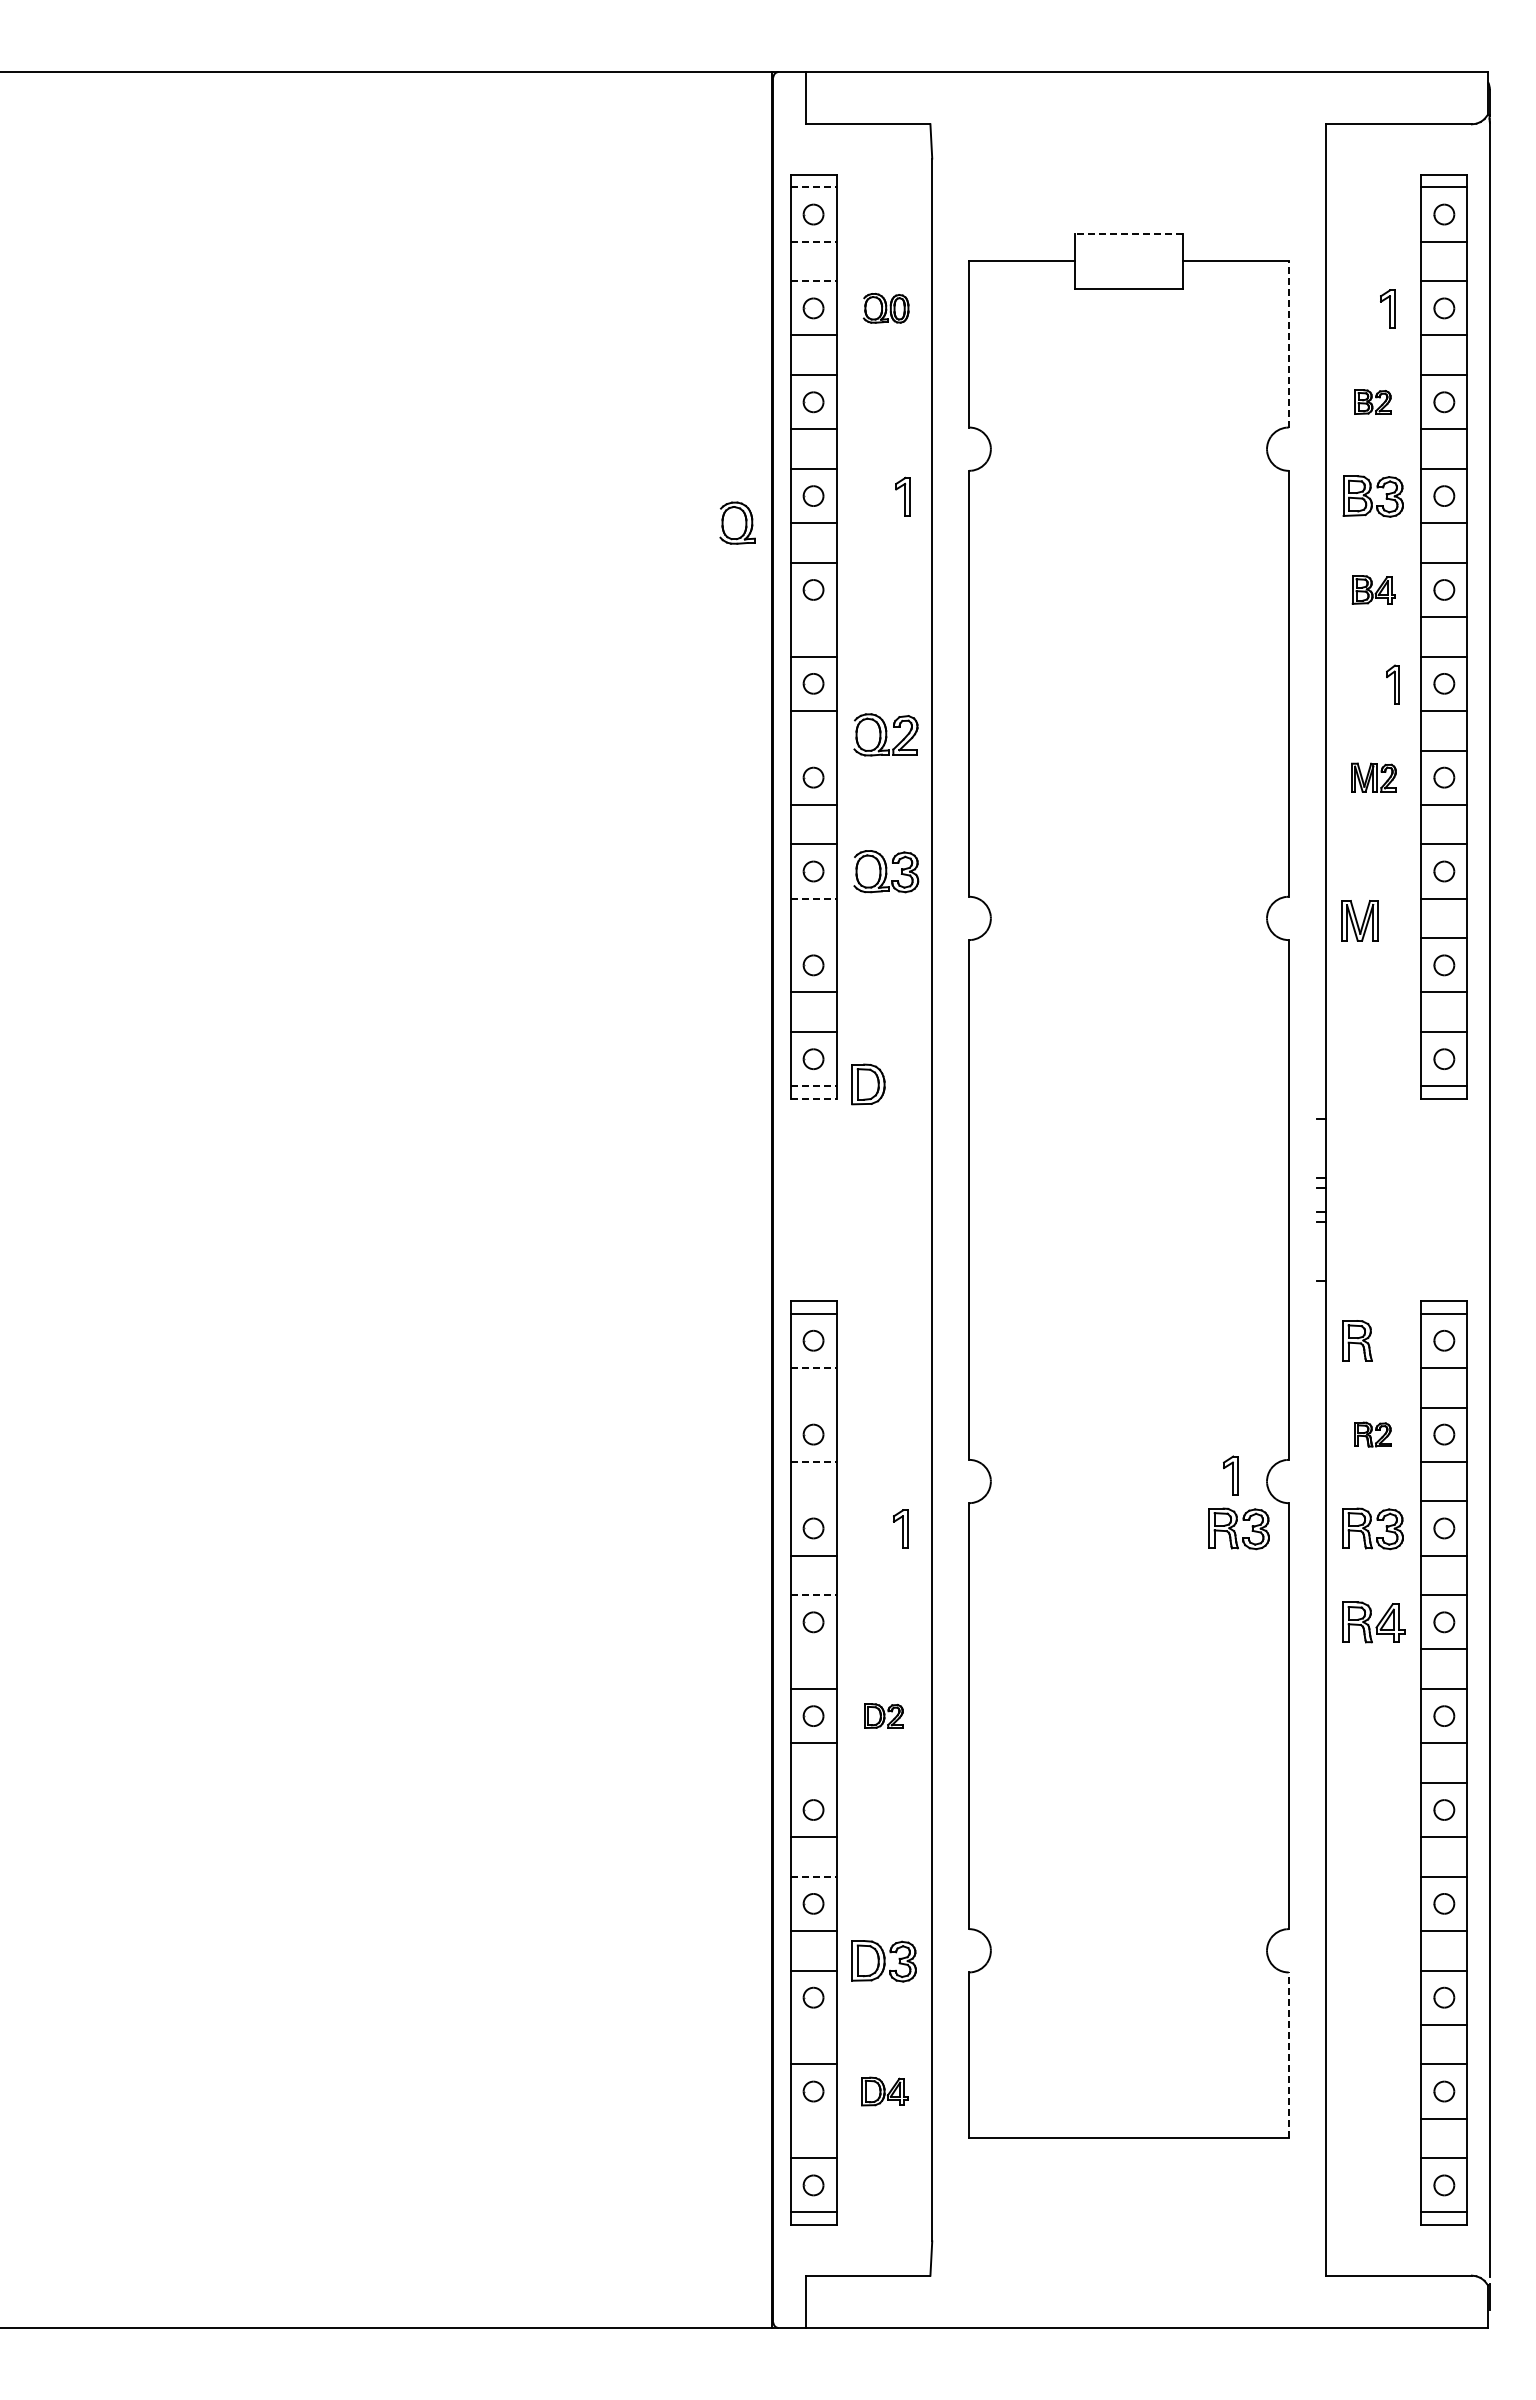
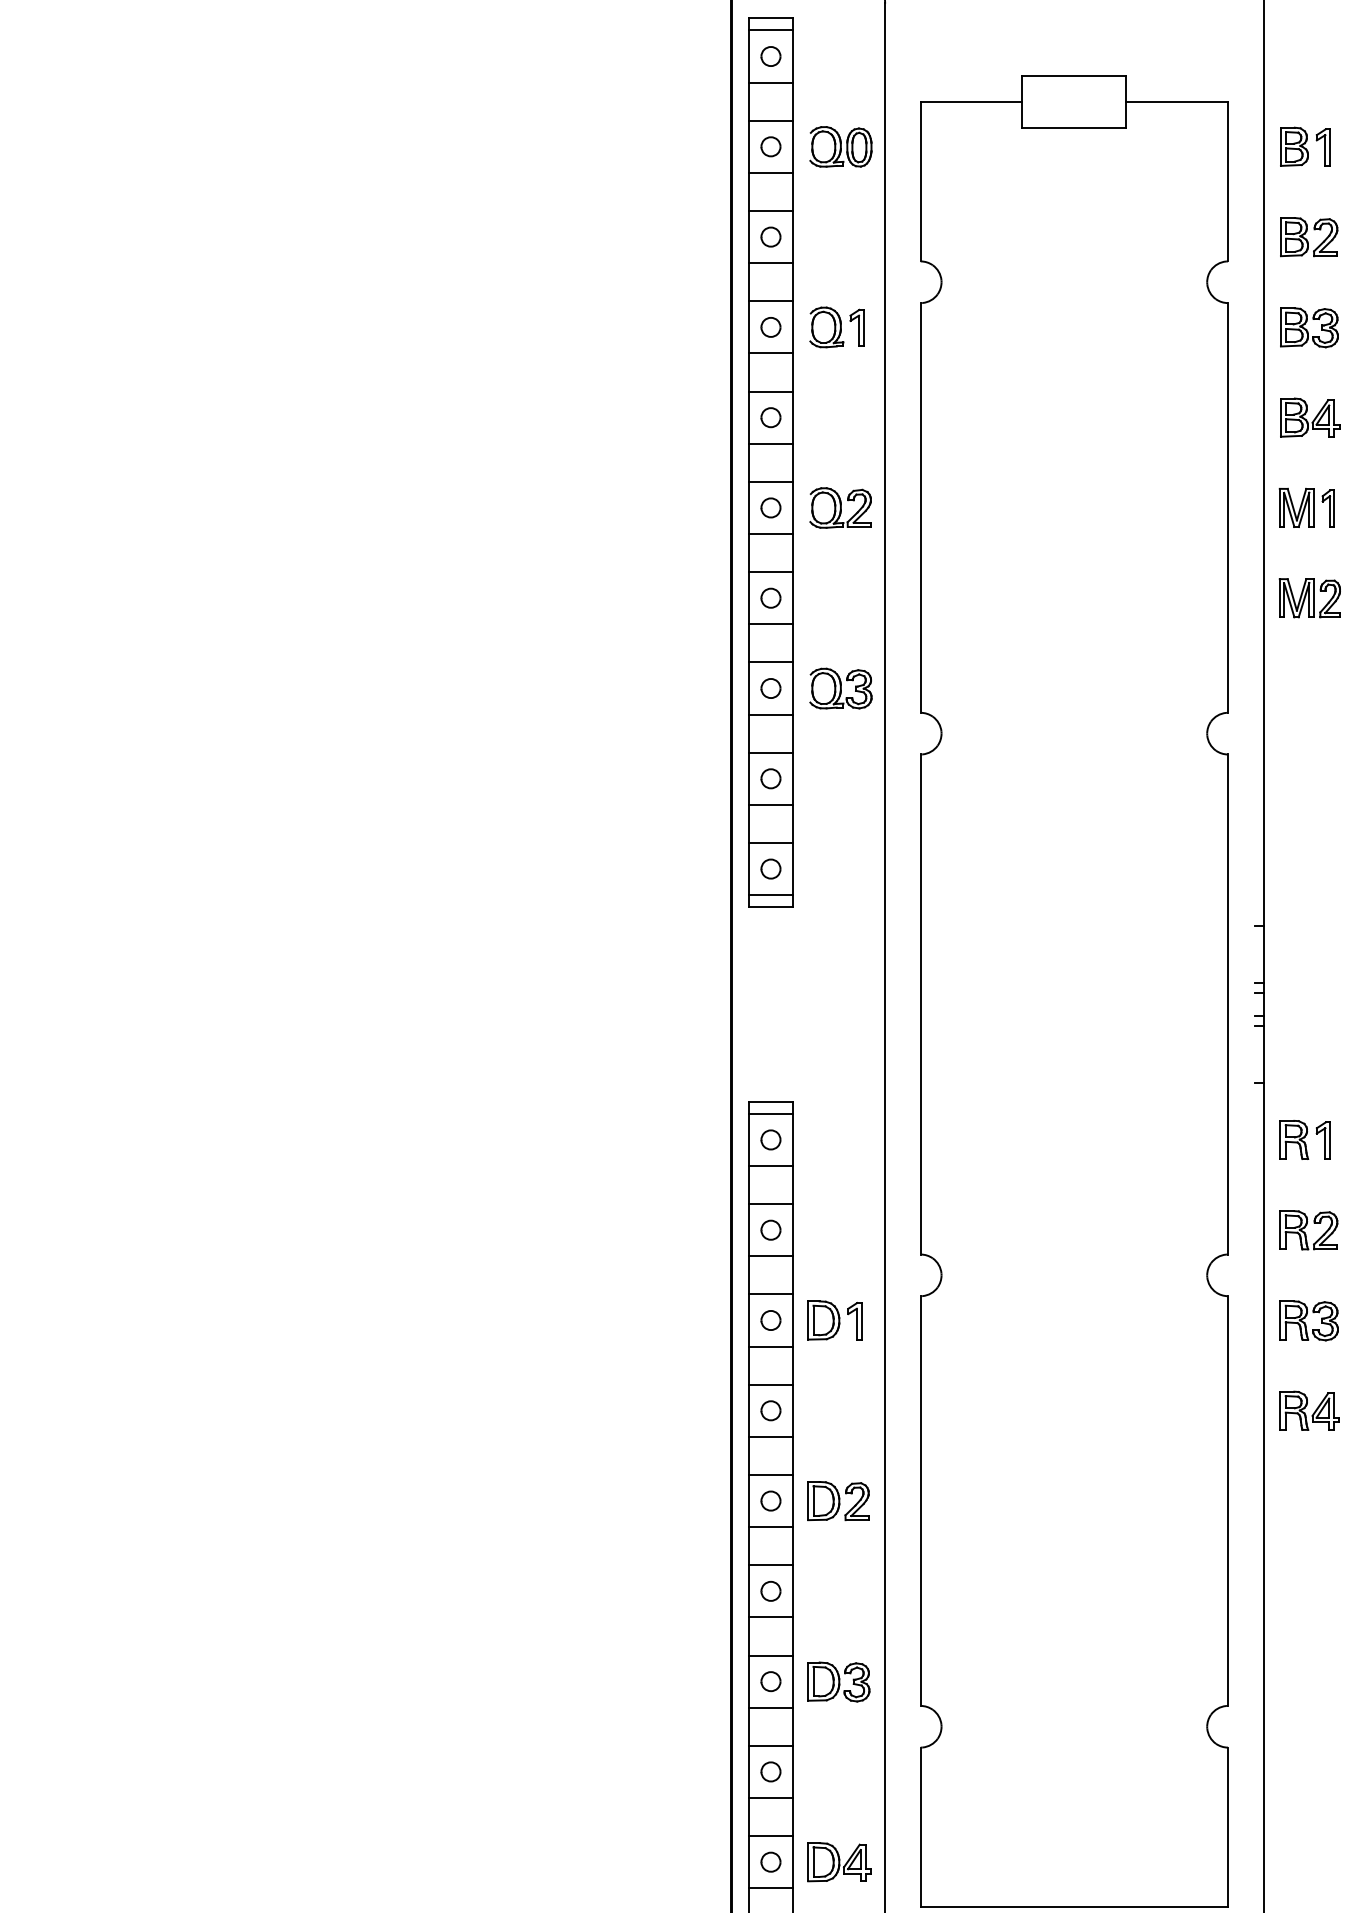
line: (814, 187) -> (771, 30), dashed -> solid
line: (1128, 234) -> (1073, 75), dashed -> solid
line: (814, 241) -> (771, 82), dashed -> solid
line: (814, 281) -> (771, 120), dashed -> solid
part: (885, 307) -> (840, 145), size x1.43
part: (1357, 308) -> (1294, 146), added
line: (1288, 344) -> (1227, 181), dashed -> solid
part: (1372, 401) -> (1308, 236), size x1.67
part: (737, 522) -> (826, 326), moved
part: (1373, 589) -> (1309, 417), size x1.43
line: (813, 617) -> (770, 444), added
part: (885, 734) -> (840, 507), moved
line: (813, 750) -> (770, 572), added
part: (1373, 777) -> (1309, 598), size x1.43
line: (814, 898) -> (771, 714), dashed -> solid
part: (1359, 920) -> (1296, 507), moved
line: (813, 938) -> (770, 752), added
part: (868, 1084) -> (823, 1320), moved
line: (814, 1086) -> (771, 895), dashed -> solid
line: (814, 1098) -> (771, 906), dashed -> solid
line: (814, 1367) -> (771, 1165), dashed -> solid
line: (813, 1407) -> (770, 1204), added
part: (1372, 1434) -> (1308, 1230), size x1.67
line: (814, 1461) -> (771, 1256), dashed -> solid
part: (1230, 1475) -> (1323, 1140), moved
line: (813, 1501) -> (770, 1294), added
part: (1238, 1528) -> (1179, 1320), removed
line: (814, 1595) -> (771, 1384), dashed -> solid
line: (813, 1649) -> (770, 1436), added
part: (883, 1715) -> (838, 1500), size x1.67
line: (813, 1782) -> (770, 1564), added
line: (814, 1876) -> (771, 1655), dashed -> solid
part: (883, 1961) -> (838, 1682), moved
line: (813, 2024) -> (770, 1797), added
line: (1288, 2054) -> (1227, 1826), dashed -> solid
part: (884, 2091) -> (839, 1862), size x1.43
line: (813, 2118) -> (770, 1888), added

